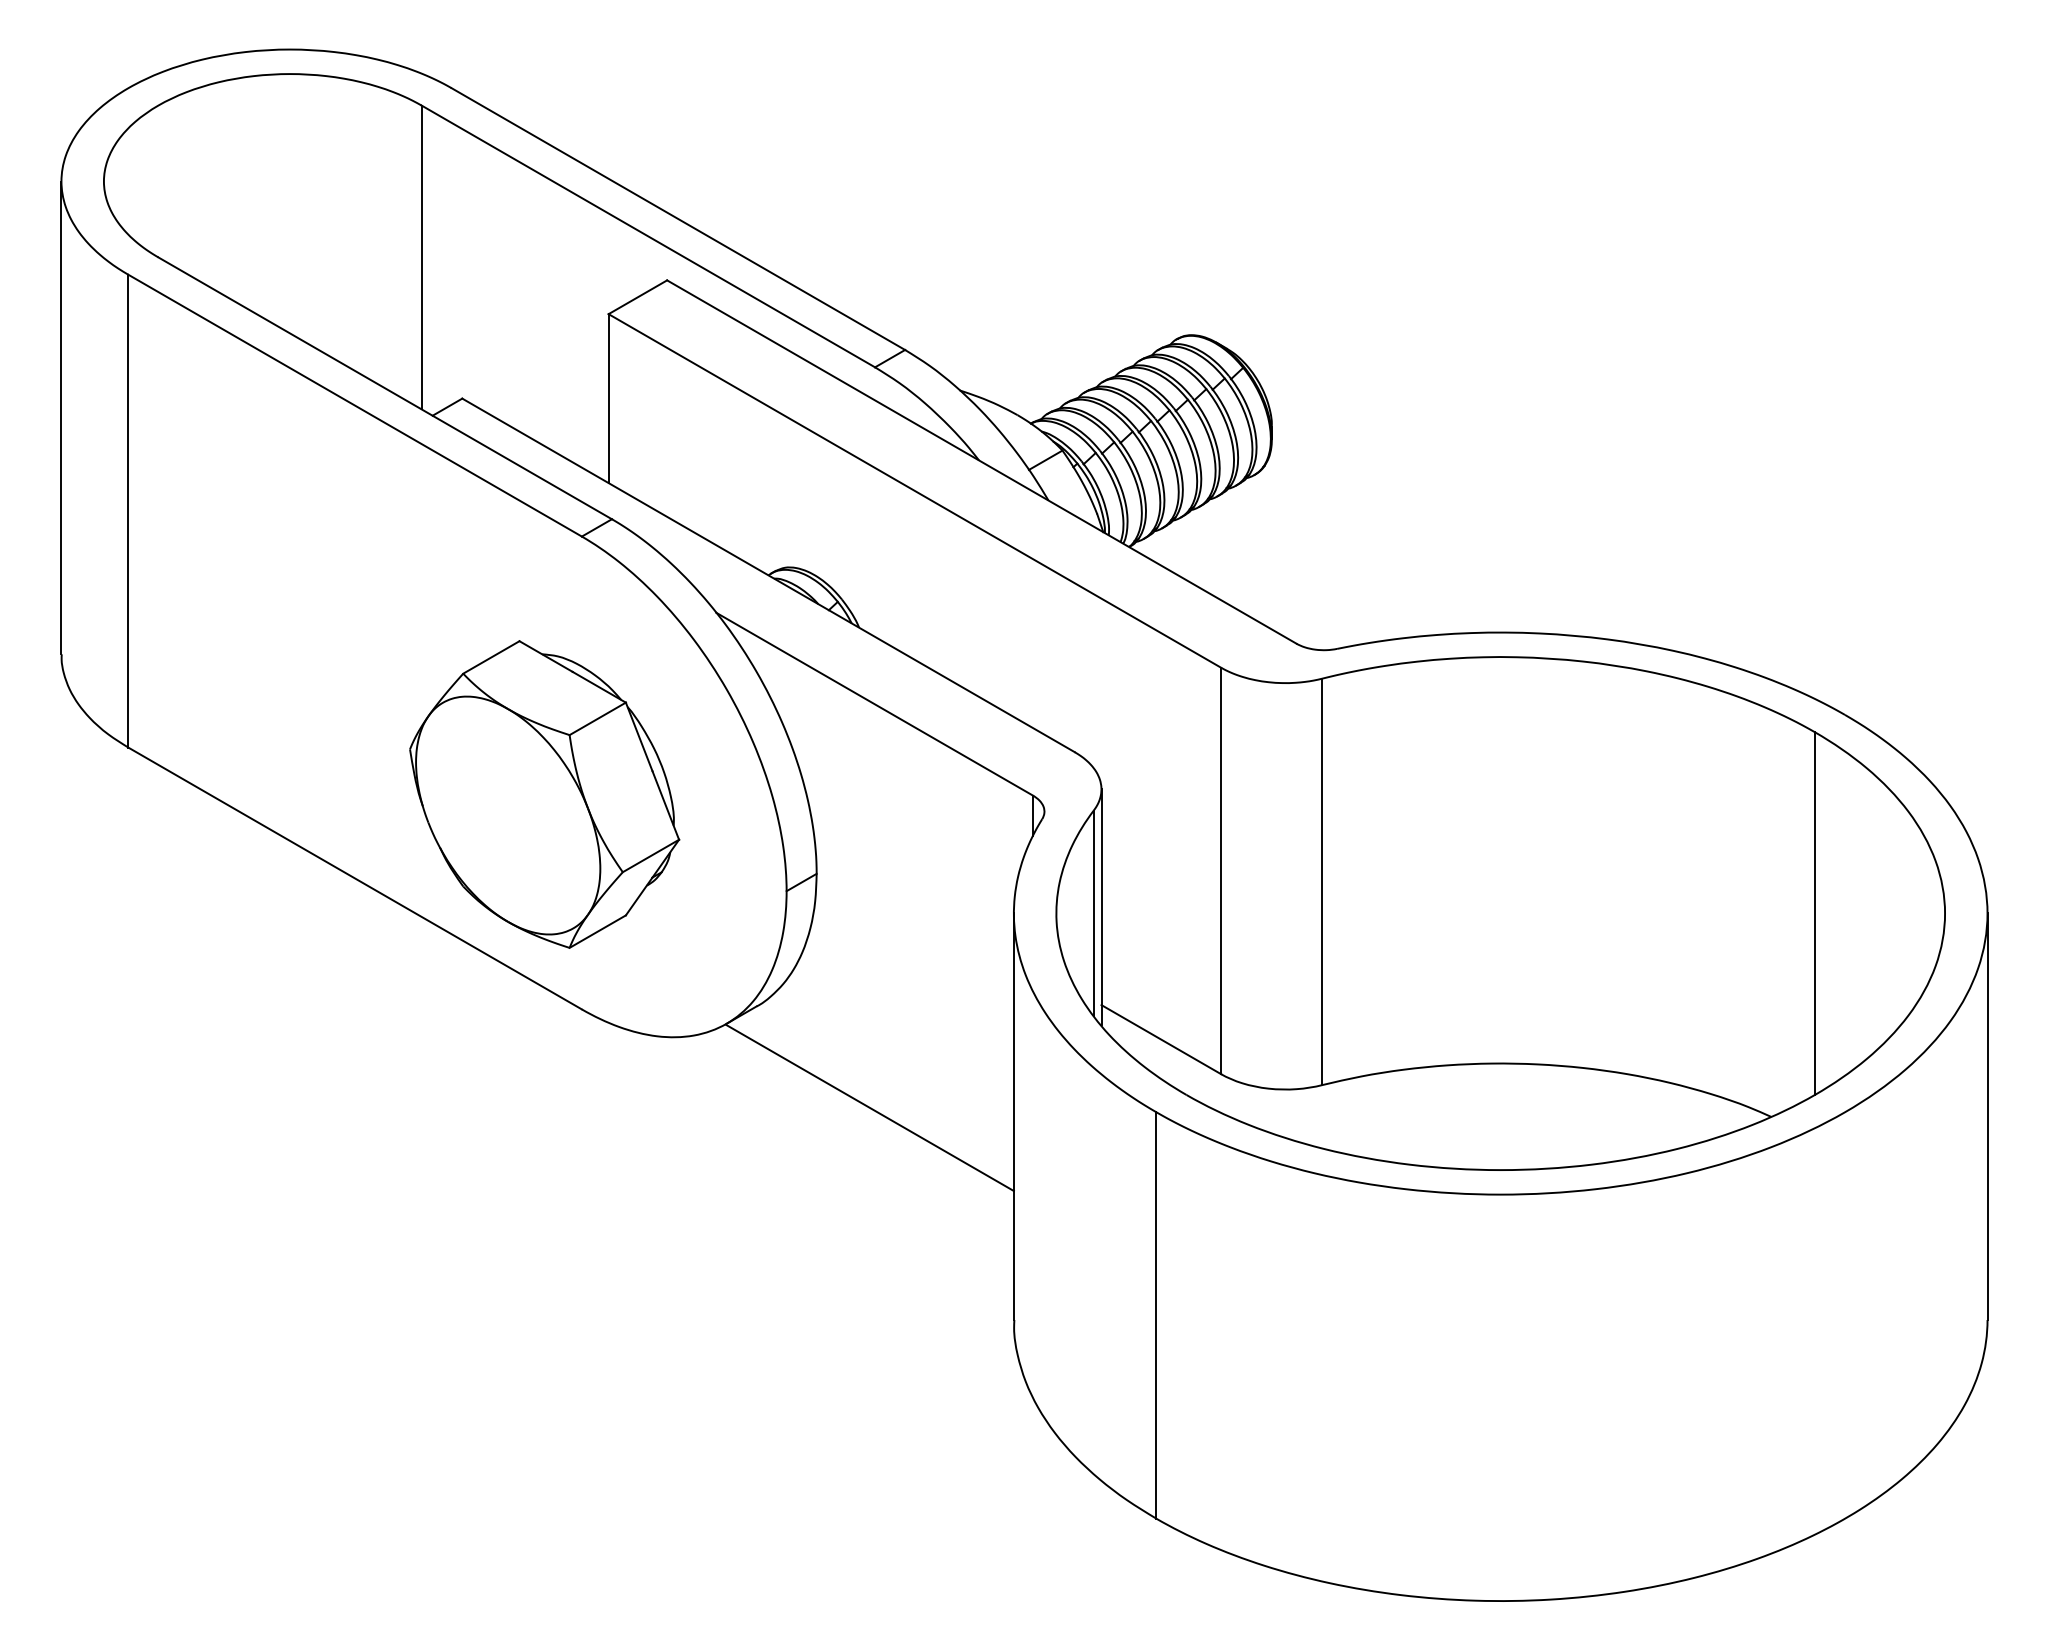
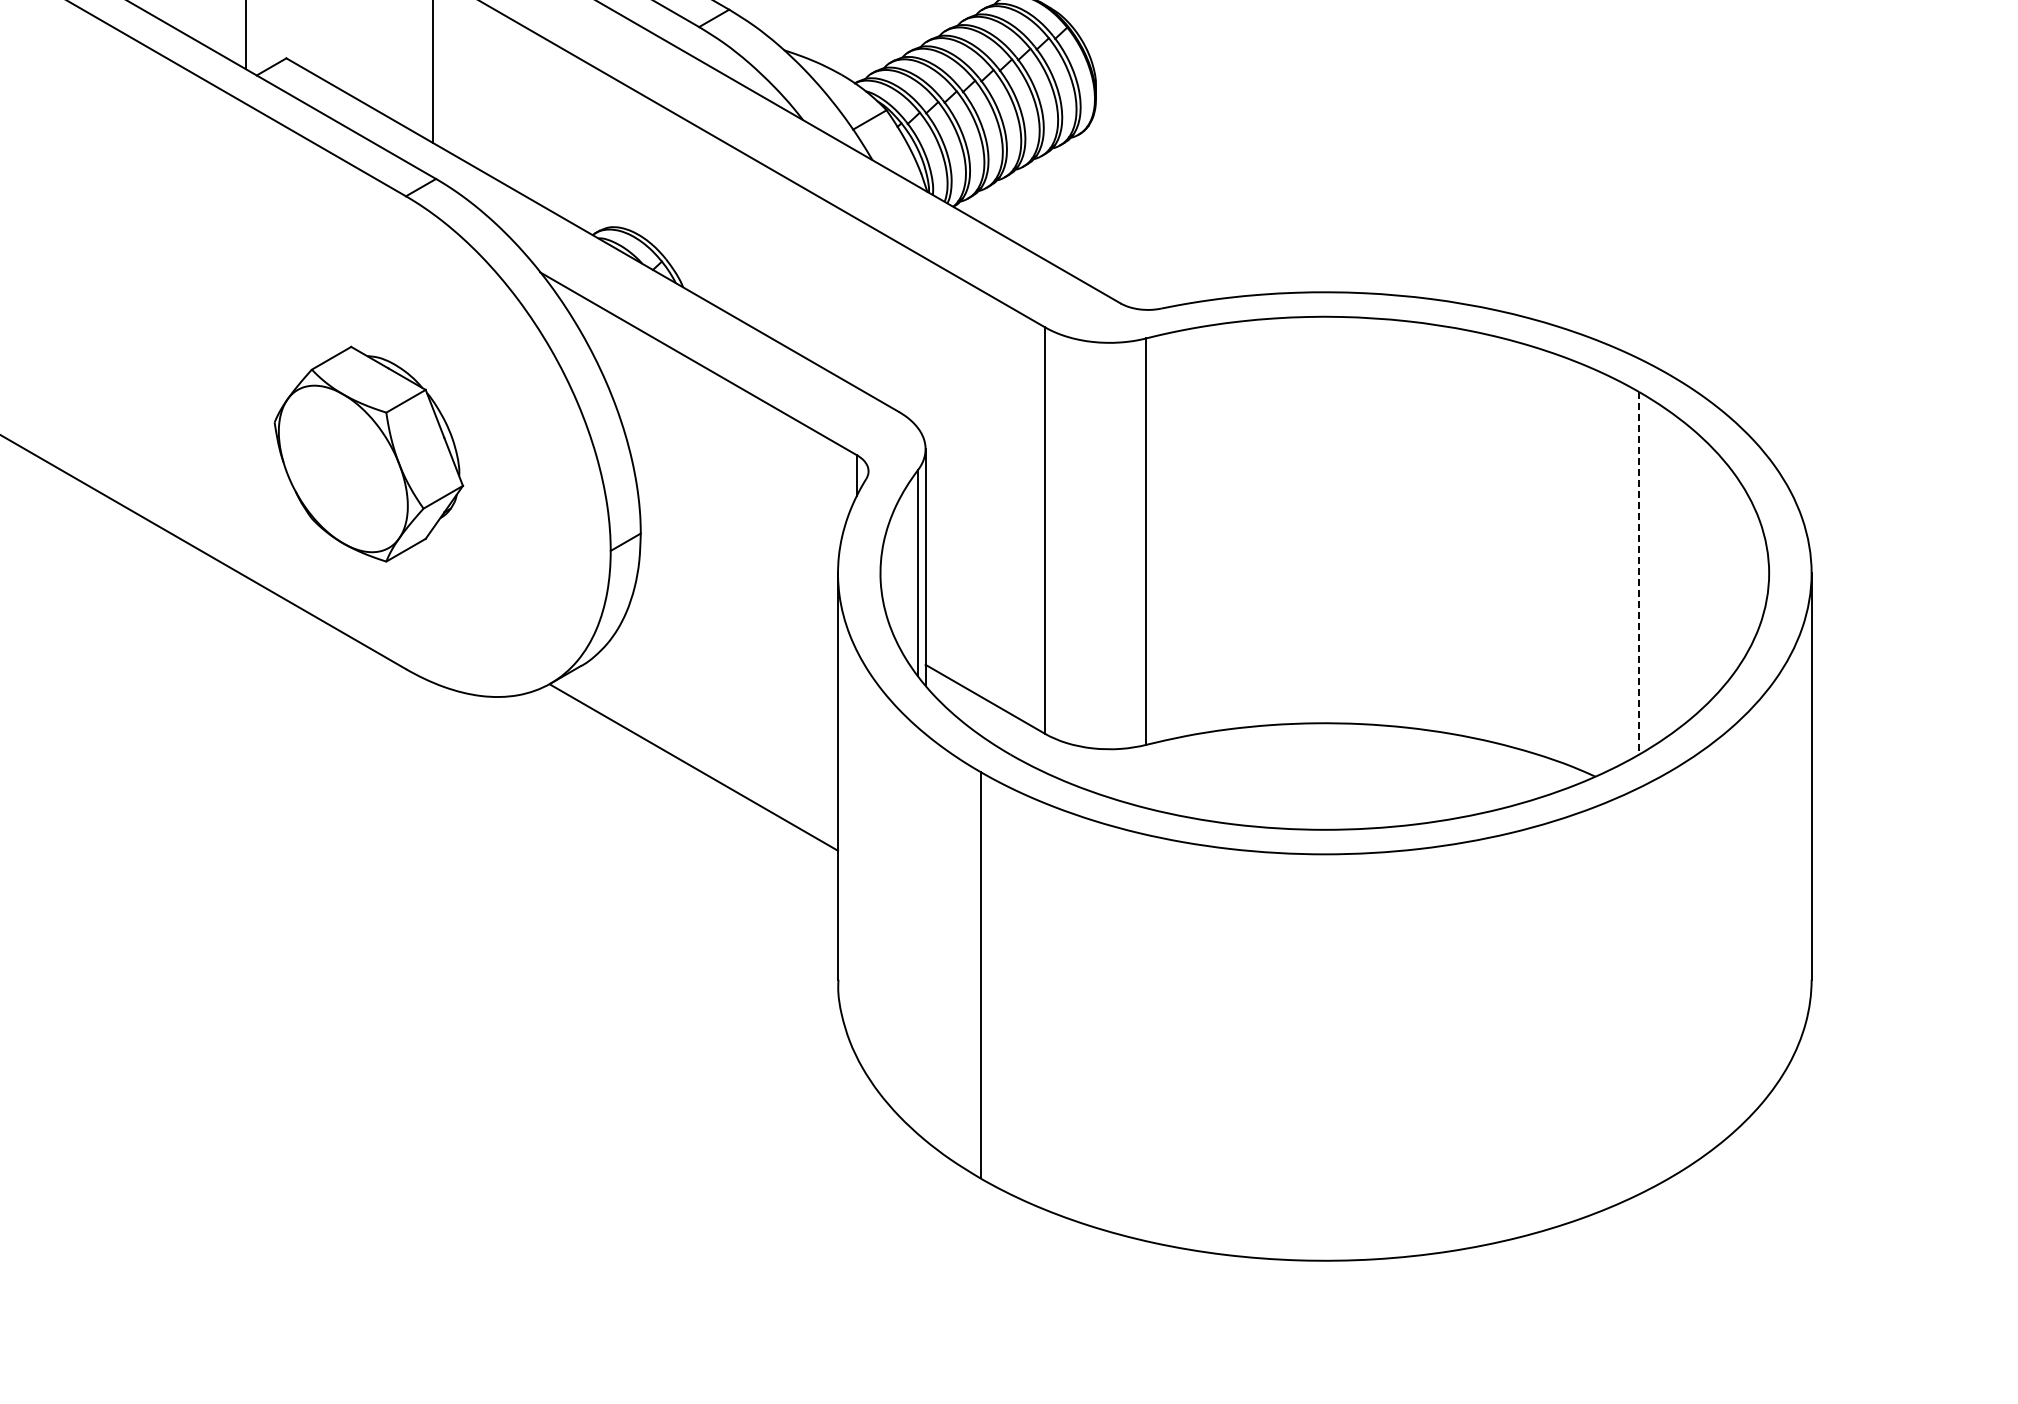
part: (544, 794) -> (368, 454), size x0.7
line: (1814, 914) -> (1638, 574), solid -> dashed

